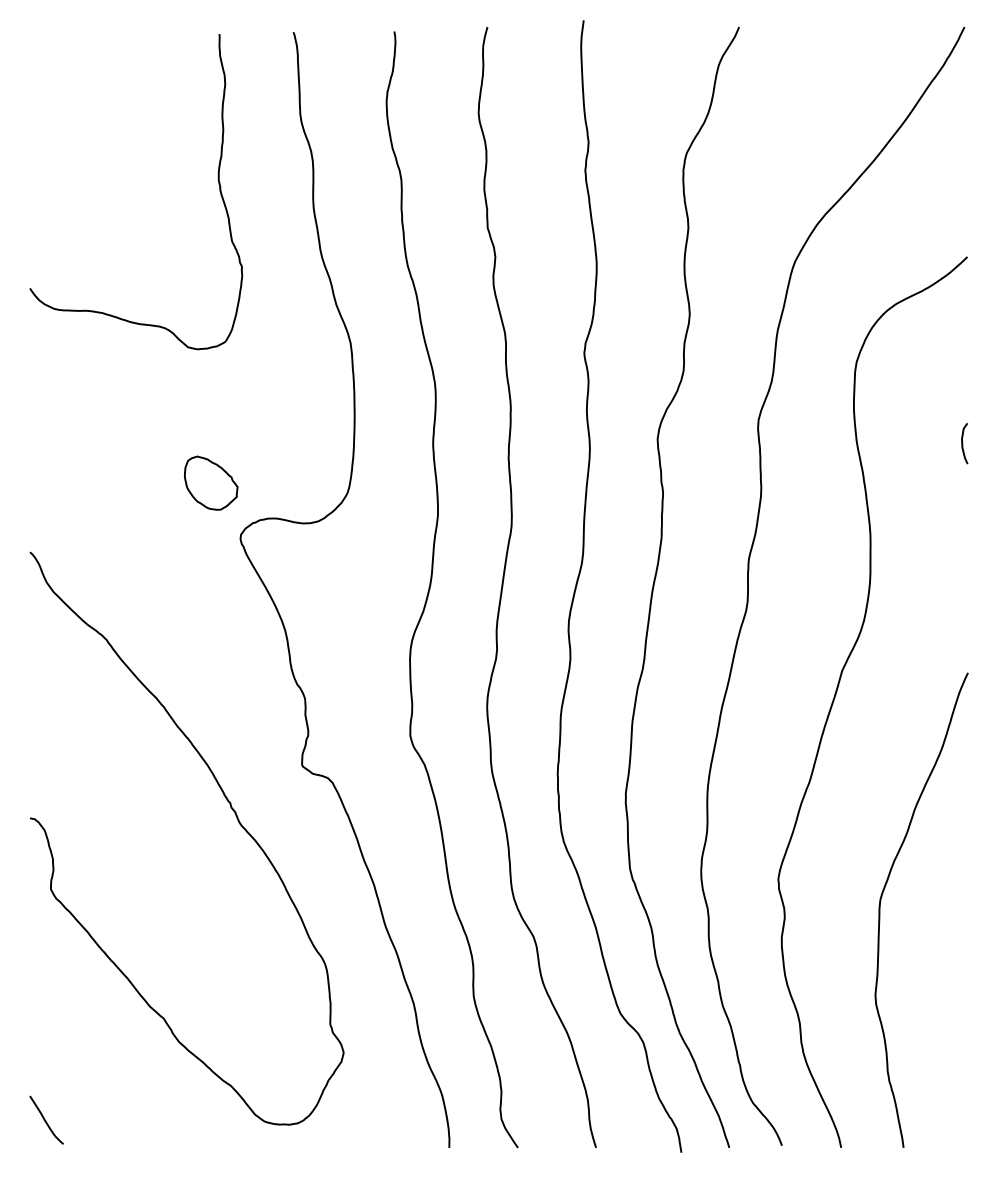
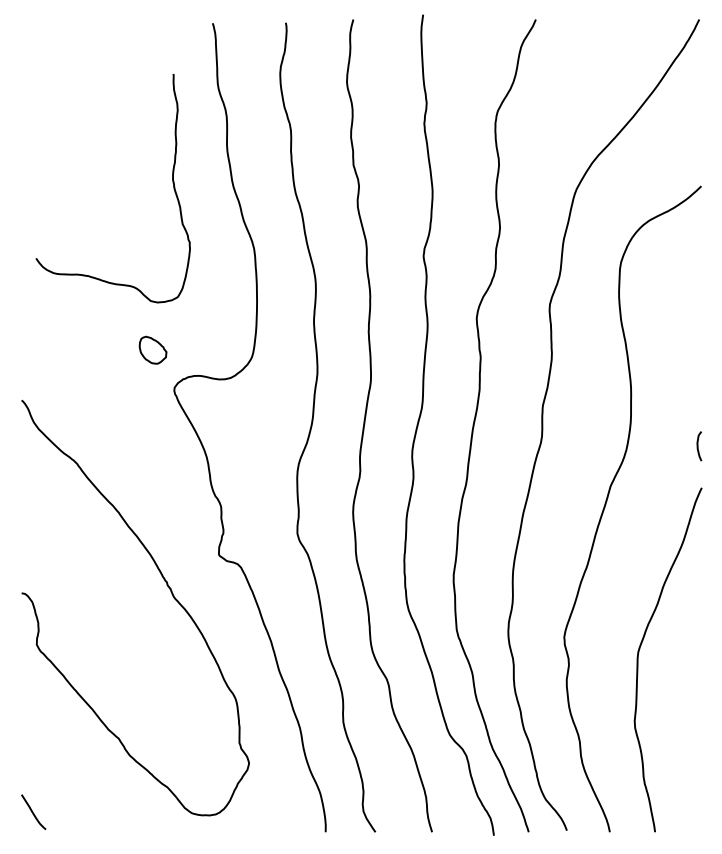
curve: (217, 180) -> (172, 180), moved
curve: (963, 443) -> (698, 446), moved
part: (211, 482) -> (153, 349), size x0.7

